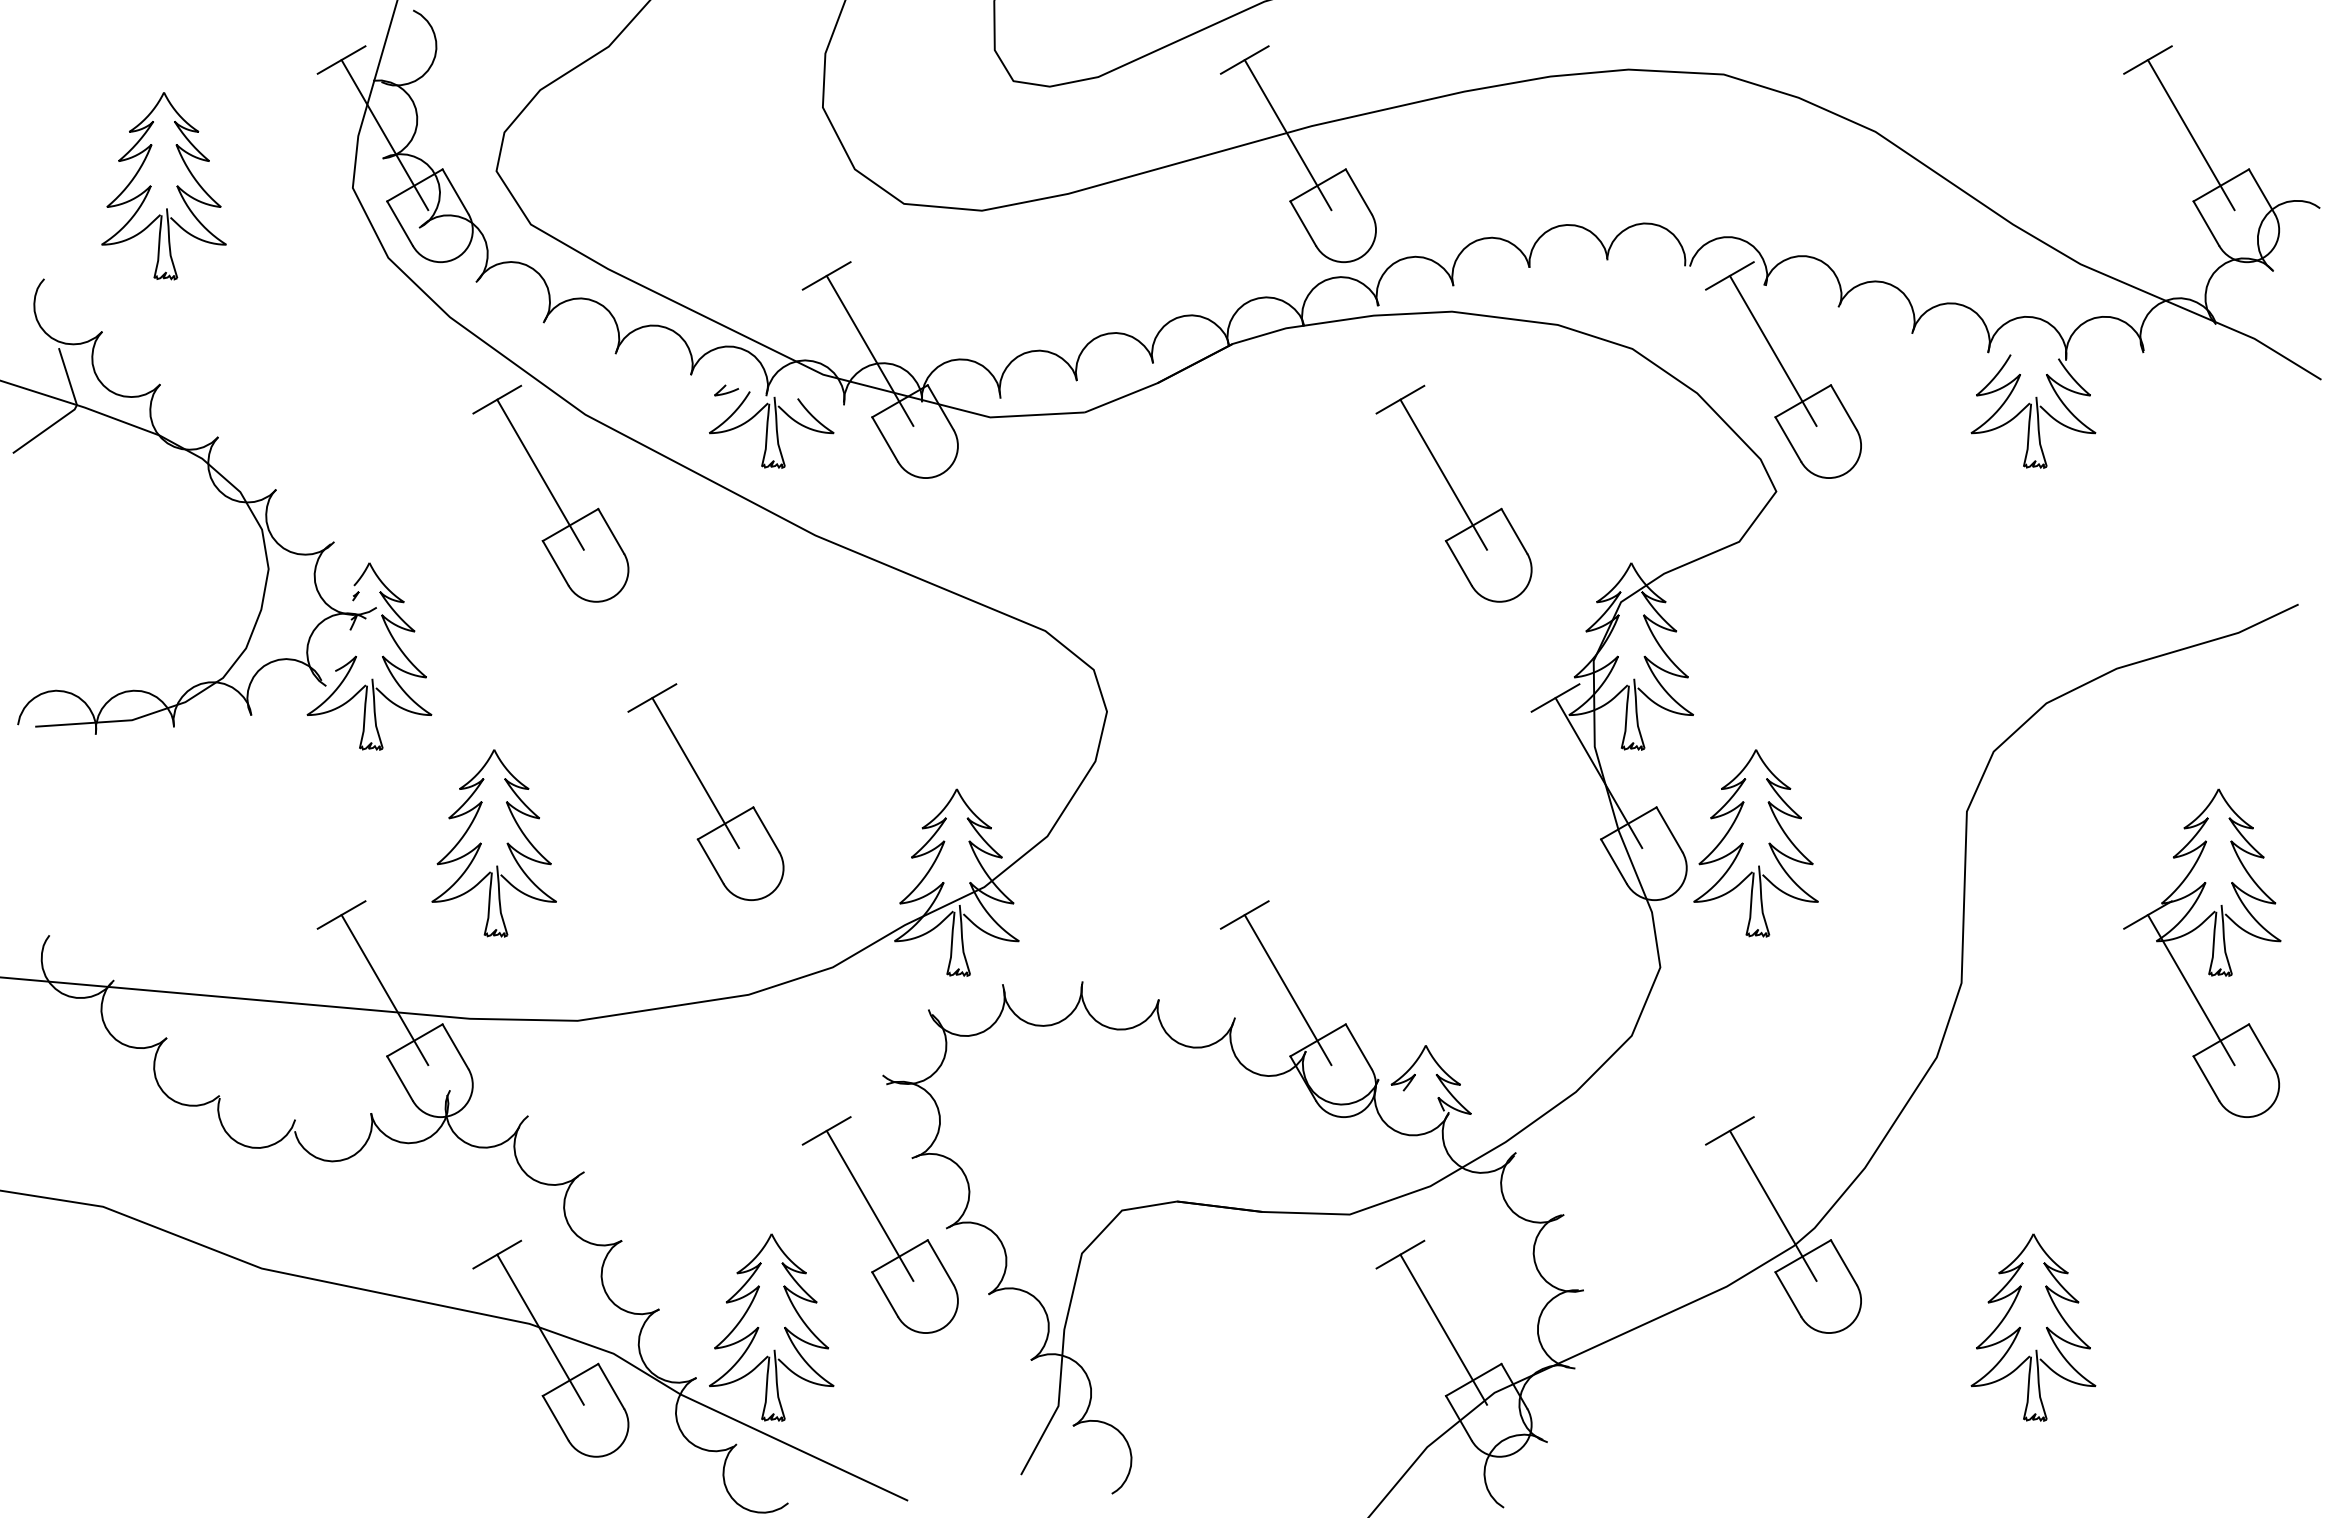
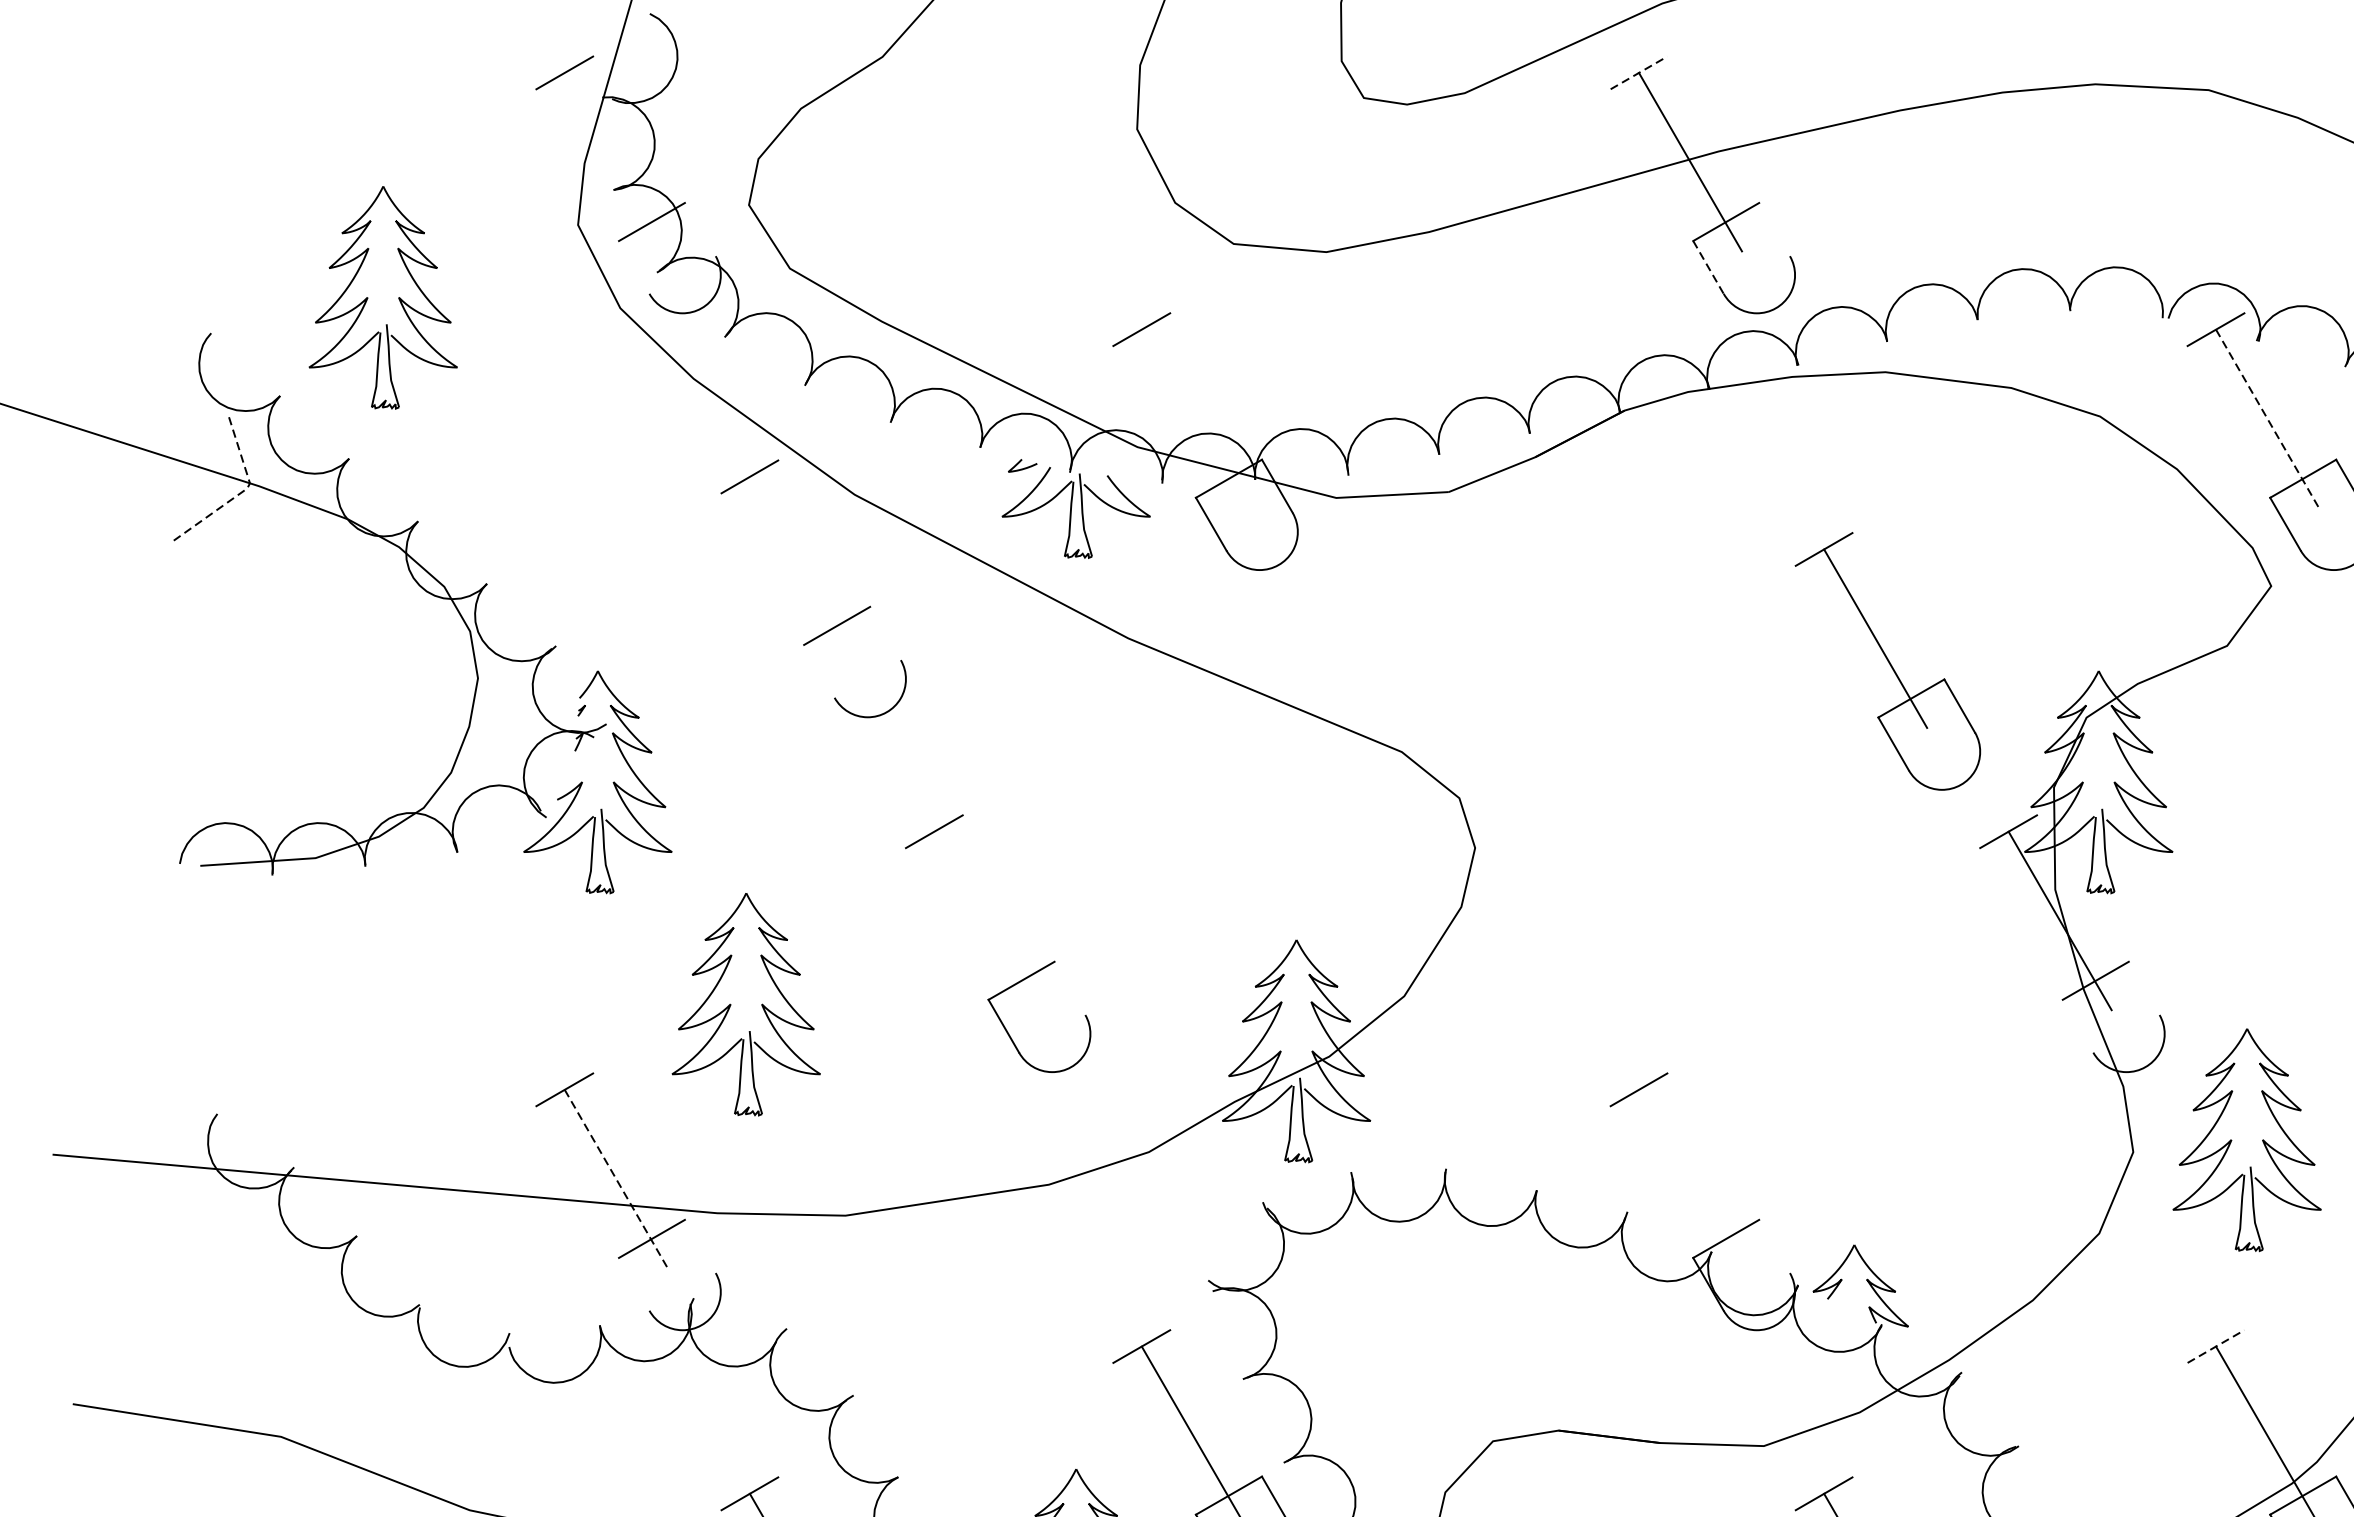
line: (1244, 60) -> (1638, 73), solid -> dashed
line: (384, 135) -> (615, 162), removed
part: (151, 186) -> (368, 298), moved
line: (455, 191) -> (700, 229), removed
line: (1358, 191) -> (1774, 229), removed
line: (399, 223) -> (633, 267), removed
line: (1303, 223) -> (1708, 267), solid -> dashed
line: (869, 350) -> (1192, 418), removed
line: (1773, 350) -> (2267, 418), solid -> dashed
line: (71, 411) -> (243, 490), solid -> dashed
line: (540, 474) -> (801, 565), removed
part: (1453, 493) -> (1887, 661), moved
line: (611, 531) -> (885, 633), removed
line: (555, 563) -> (819, 671), removed
line: (695, 773) -> (985, 921), removed
line: (766, 829) -> (1070, 988), removed
line: (1669, 829) -> (2144, 988), removed
part: (1743, 843) -> (2232, 1140), moved
line: (1613, 861) -> (2077, 1026), removed
line: (384, 990) -> (615, 1179), solid -> dashed
line: (1287, 990) -> (1689, 1179), removed
line: (455, 1046) -> (700, 1246), removed
line: (1358, 1046) -> (1774, 1246), removed
line: (399, 1078) -> (633, 1284), removed
line: (1729, 1130) -> (2215, 1346), solid -> dashed

